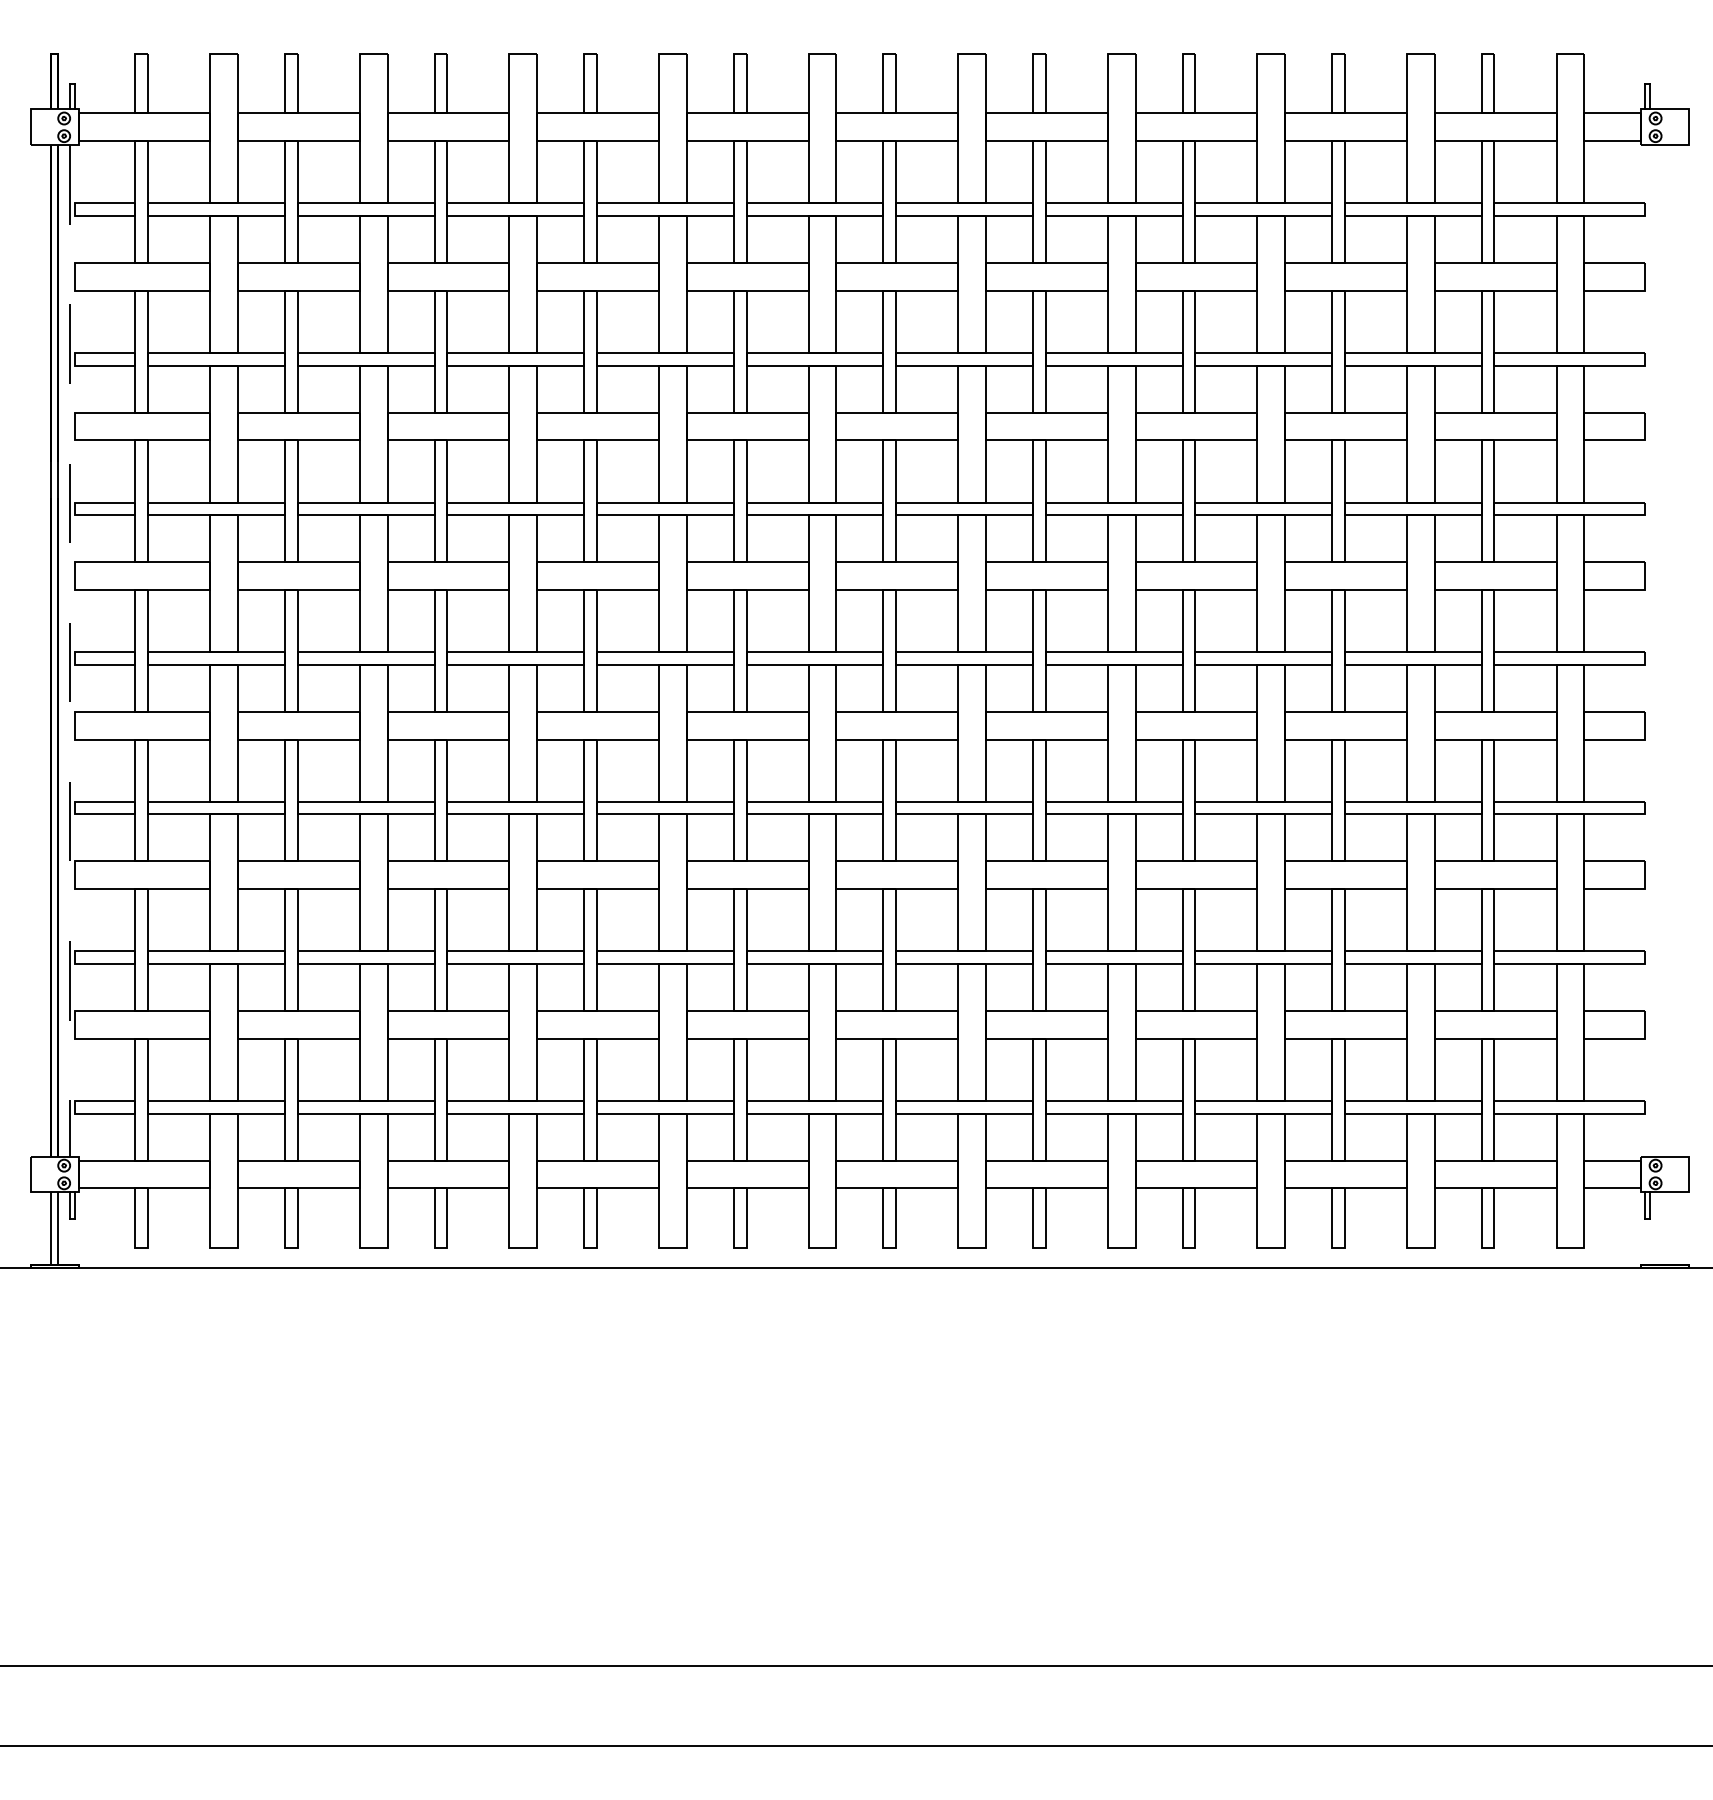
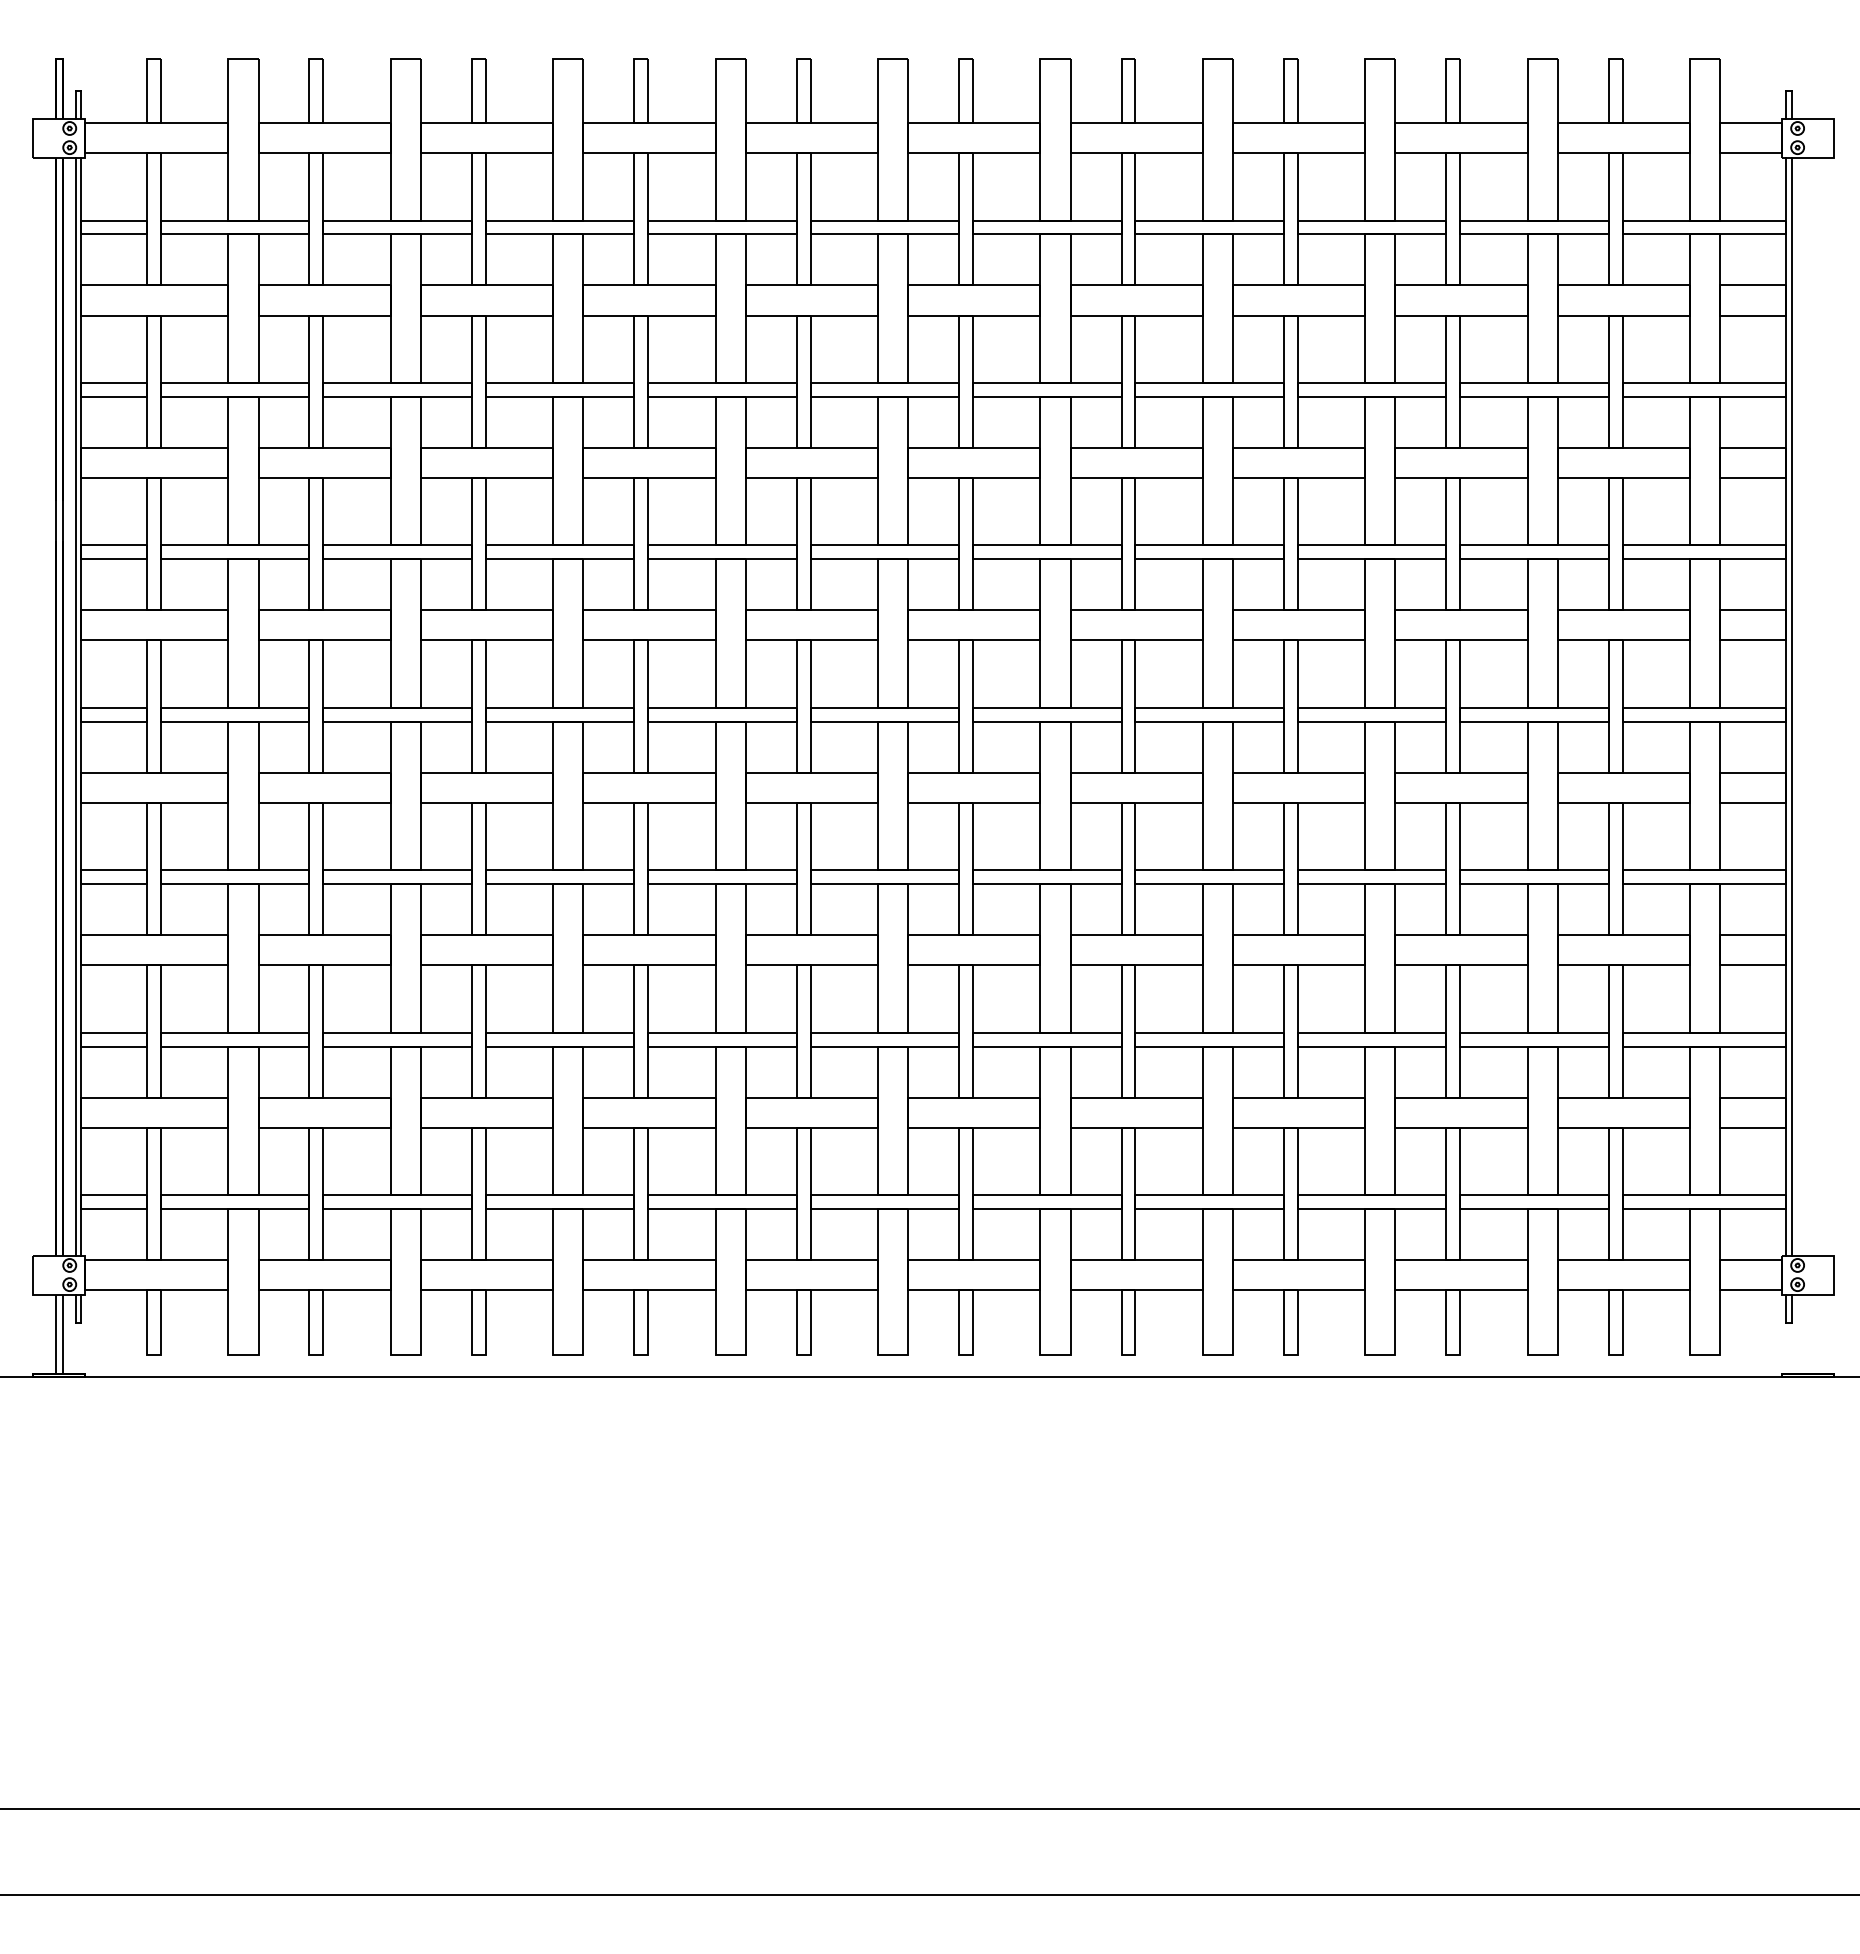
line: (69, 650) -> (75, 706), dashed -> solid
line: (74, 650) -> (80, 706), added
line: (1645, 650) -> (1786, 706), added
line: (1649, 650) -> (1791, 706), added

